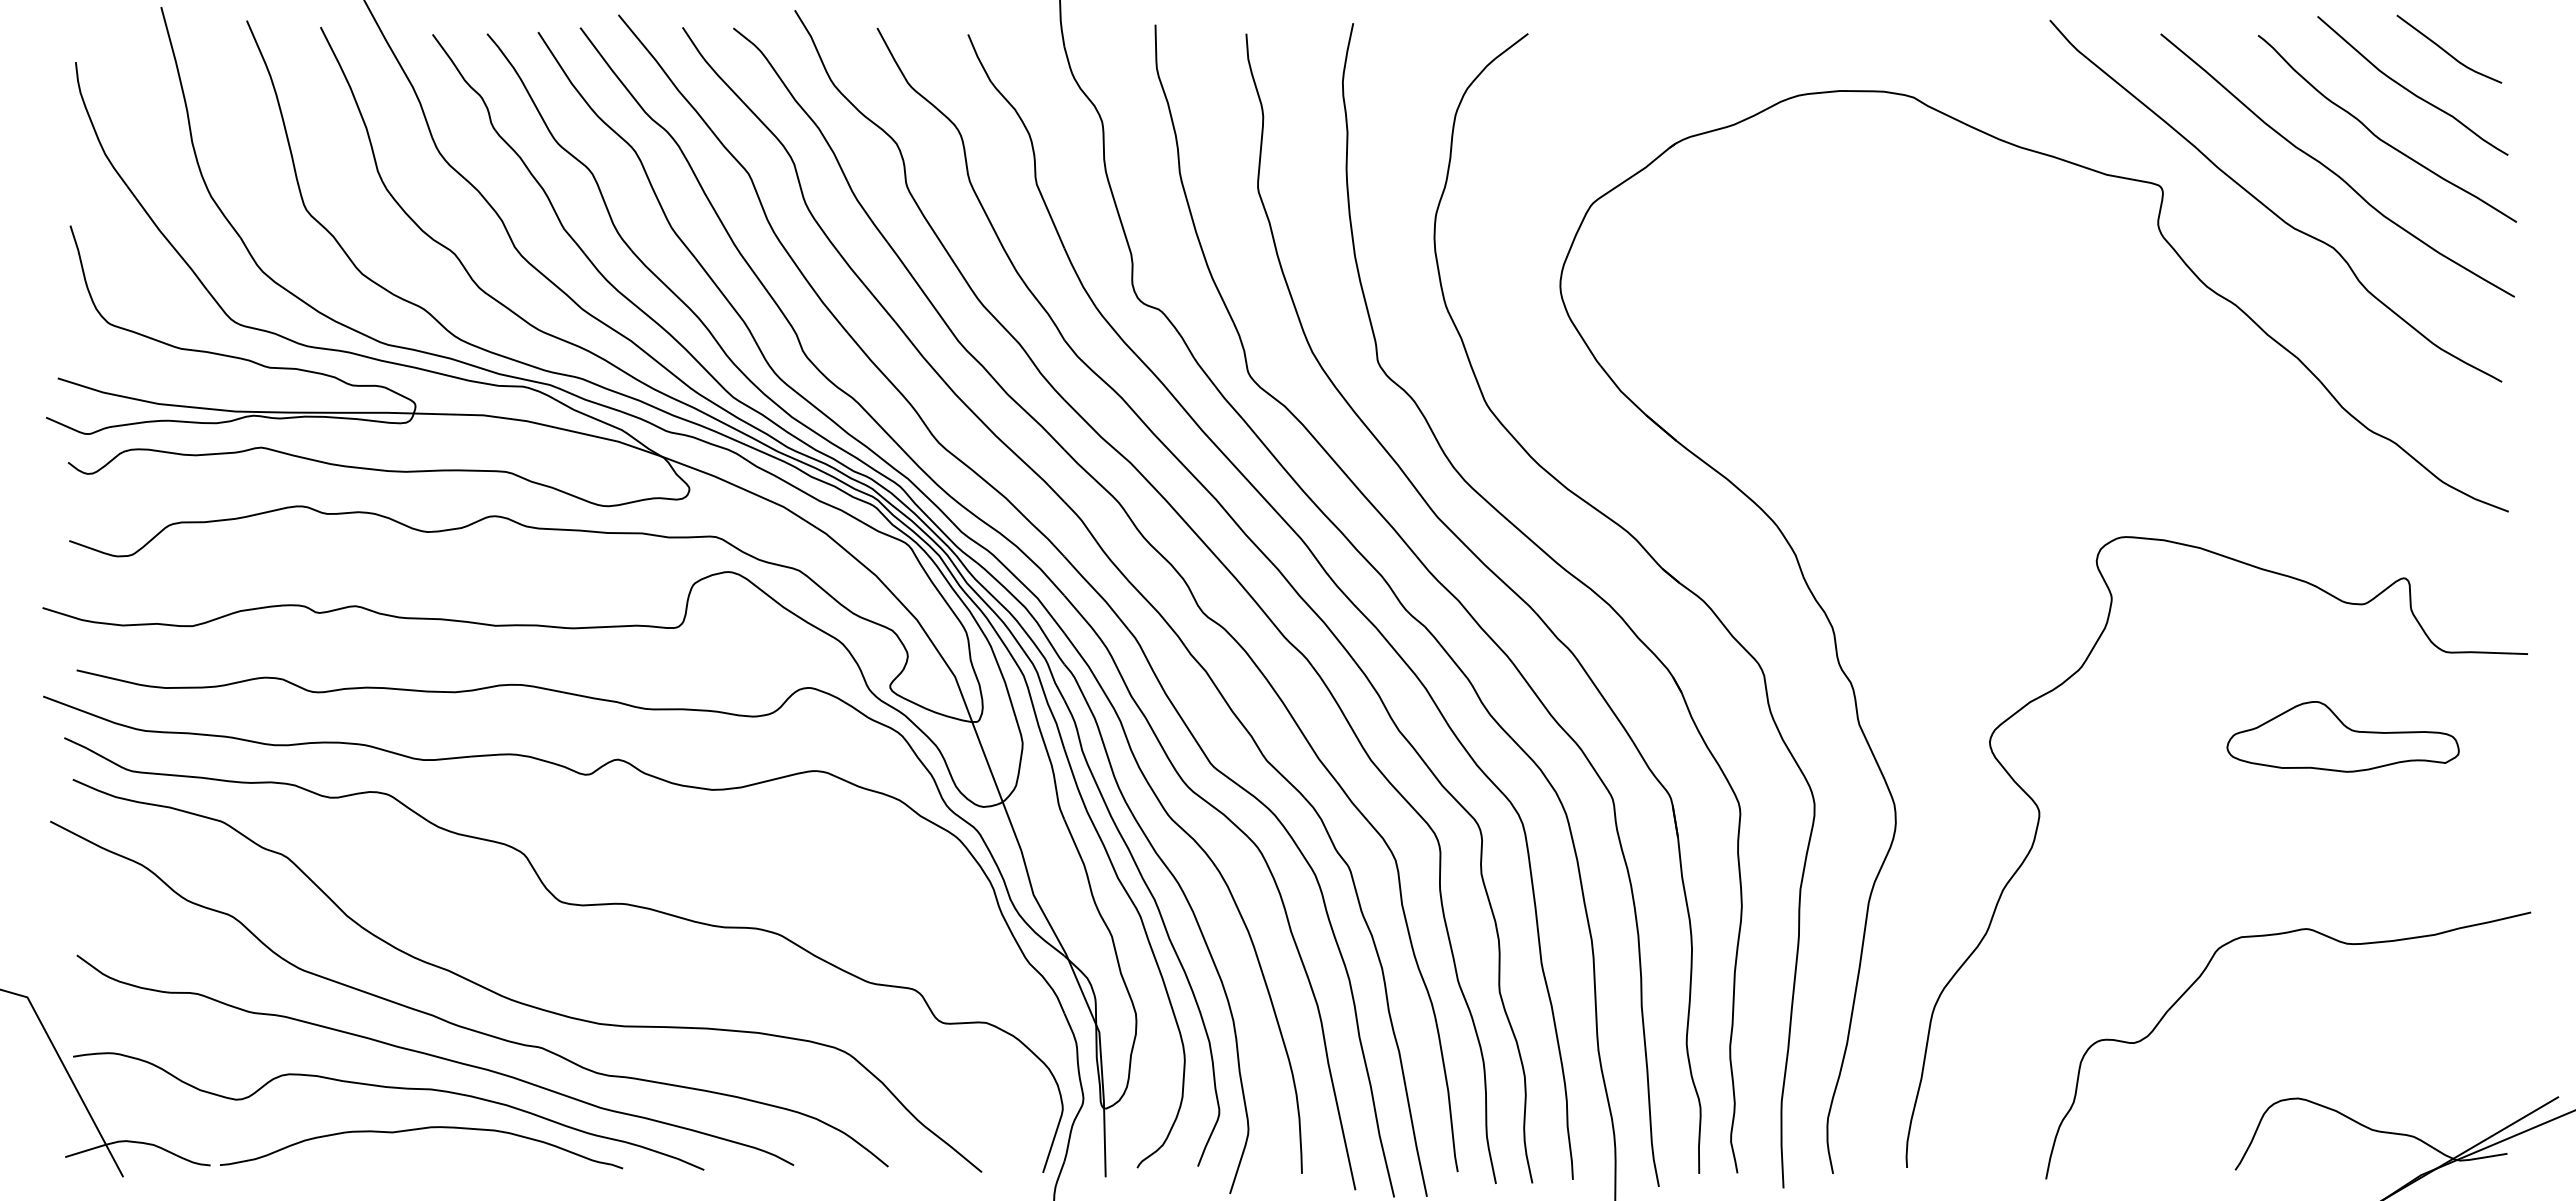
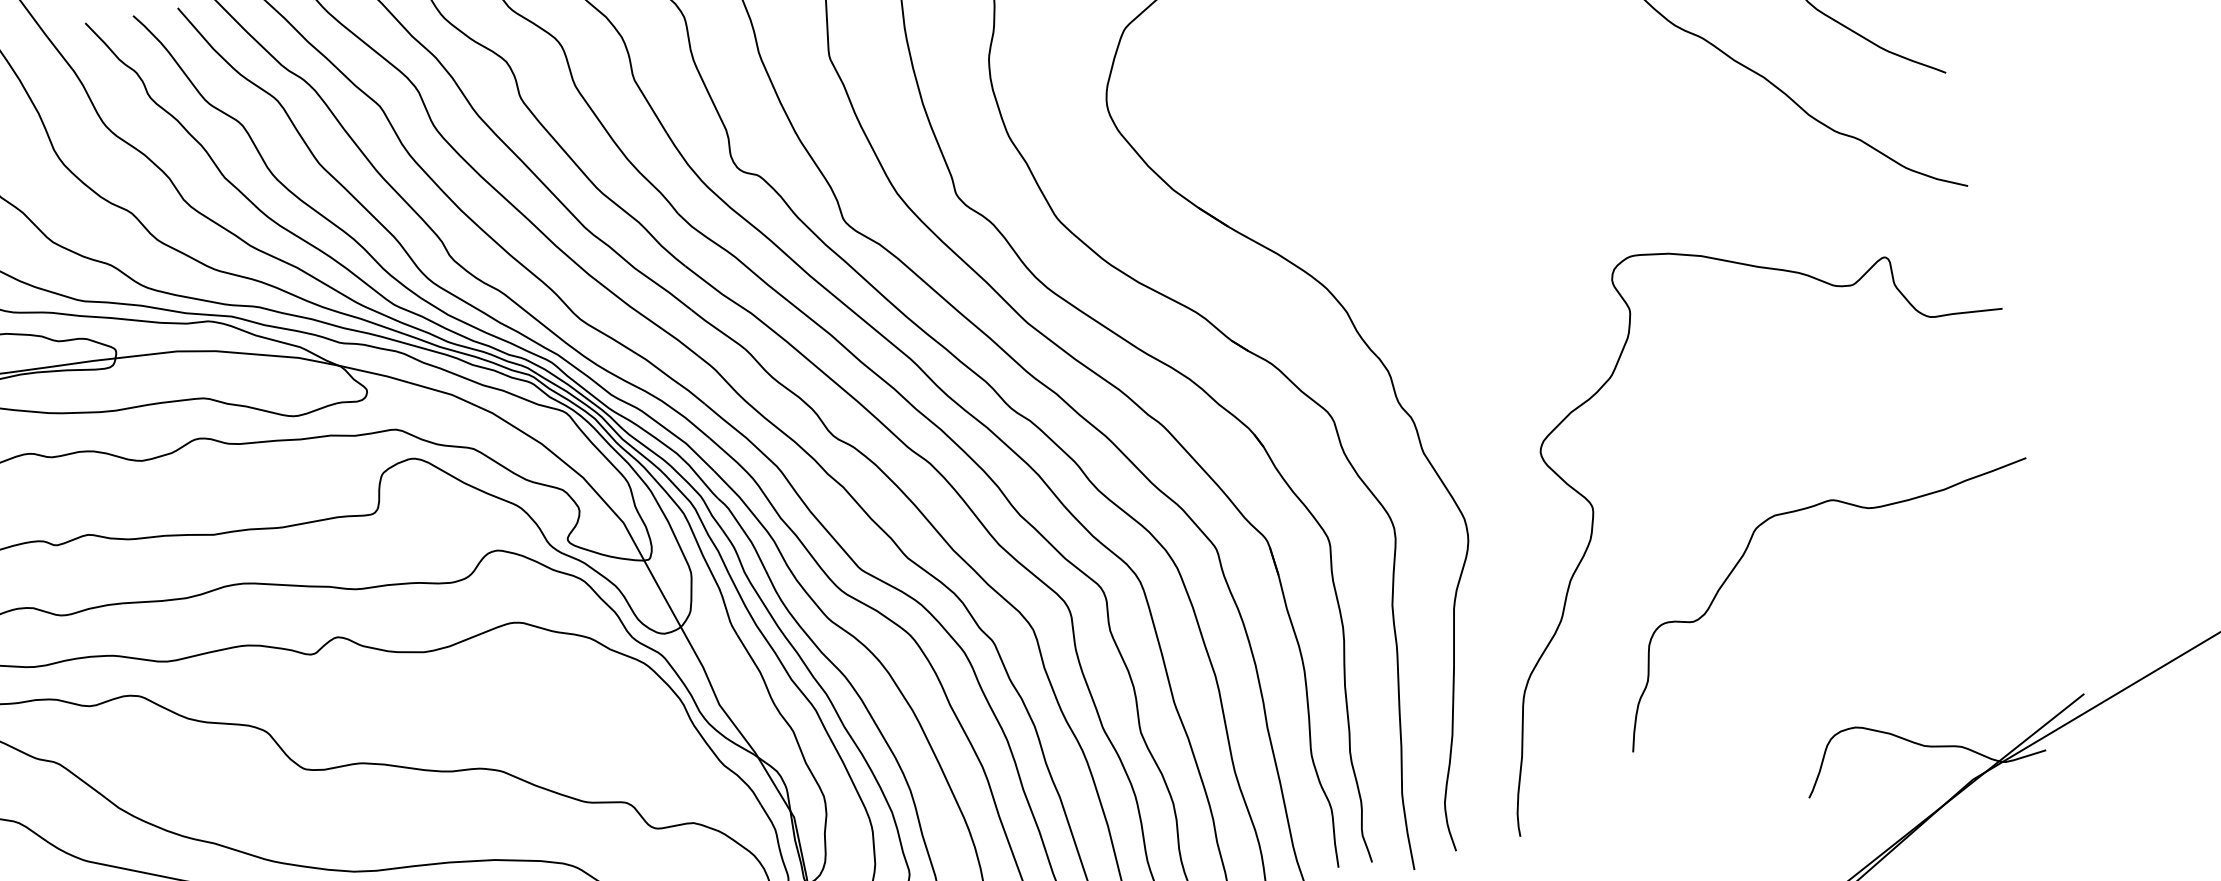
part: (2342, 736) -> (1849, 404), removed
curve: (2276, 935) -> (1805, 509), moved

